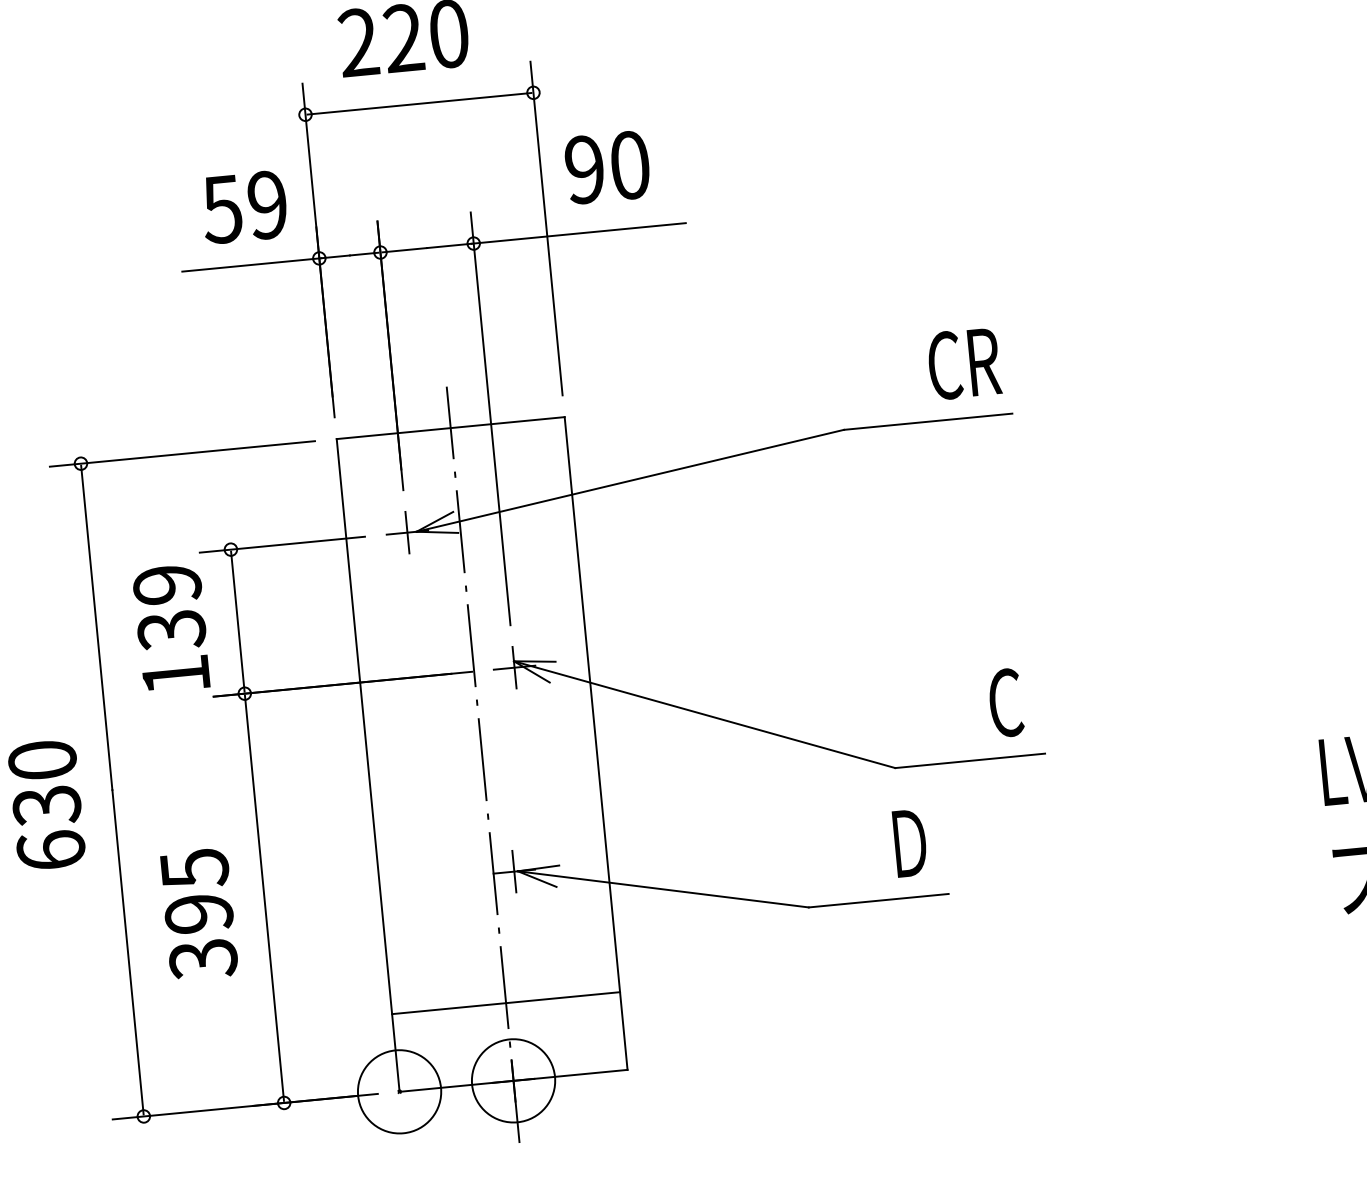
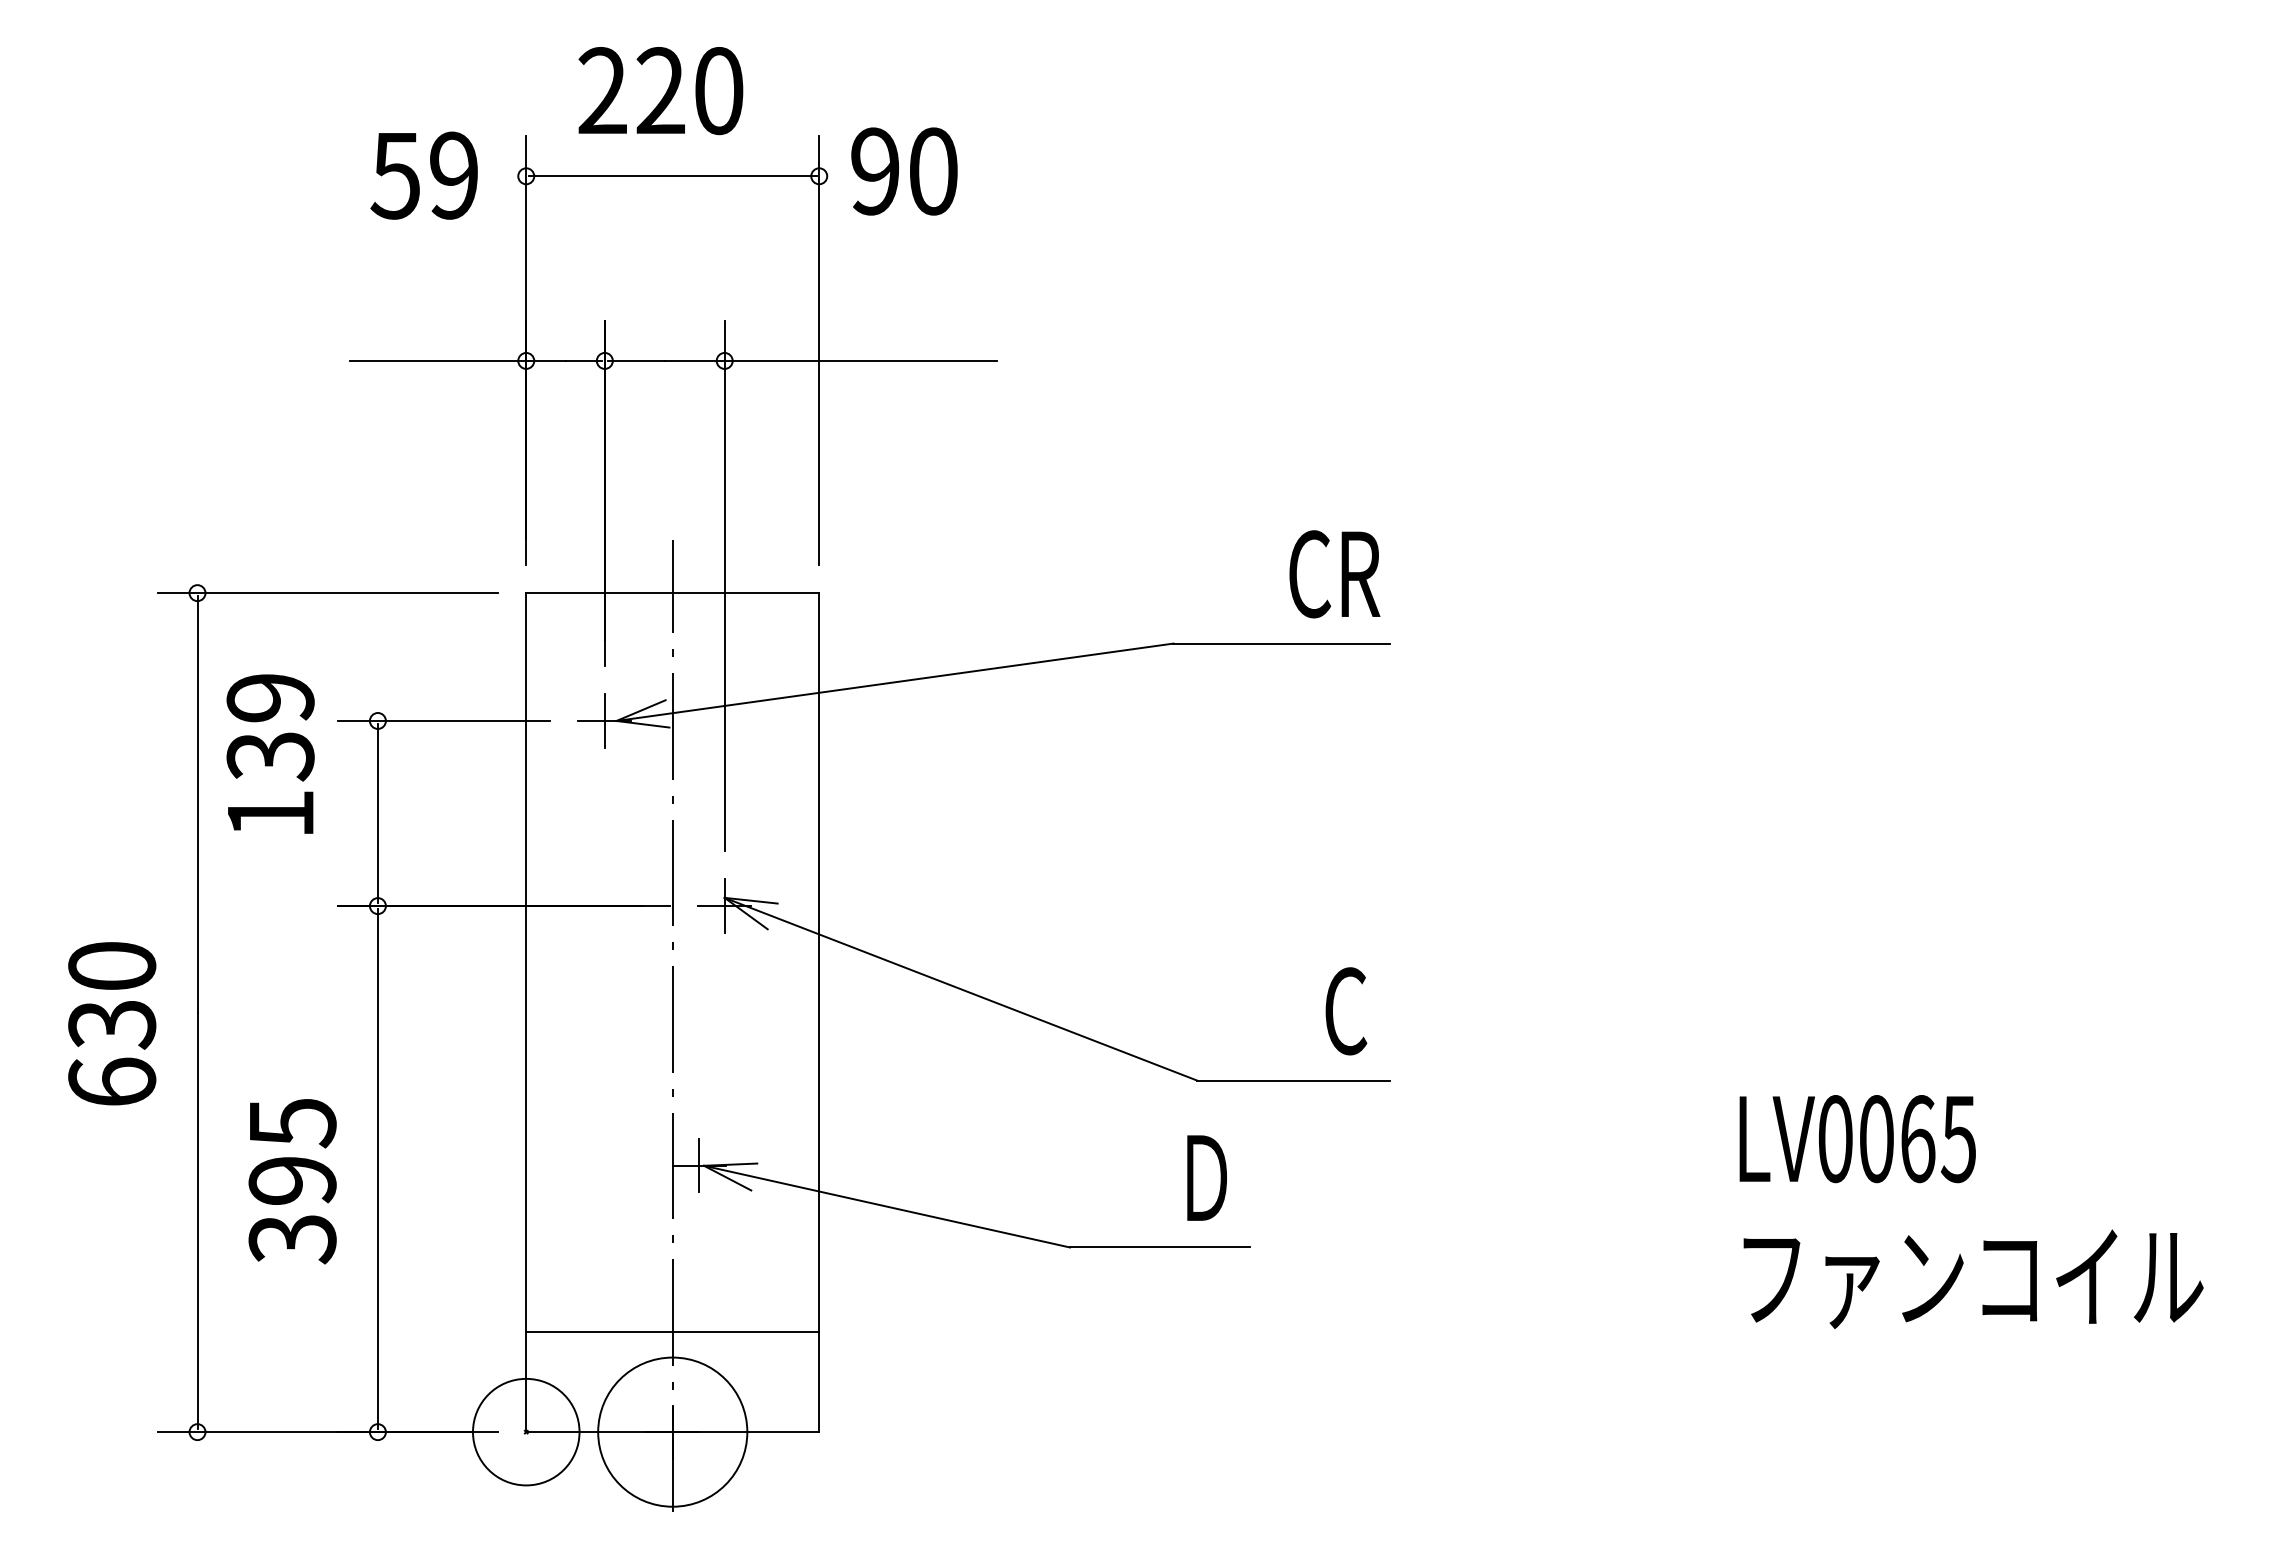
text: (607, 167) -> (904, 171), moved
text: (243, 207) -> (423, 175), moved
text: (171, 628) -> (270, 753), moved
circle: (513, 1080) -> (672, 1431), size x1.4

